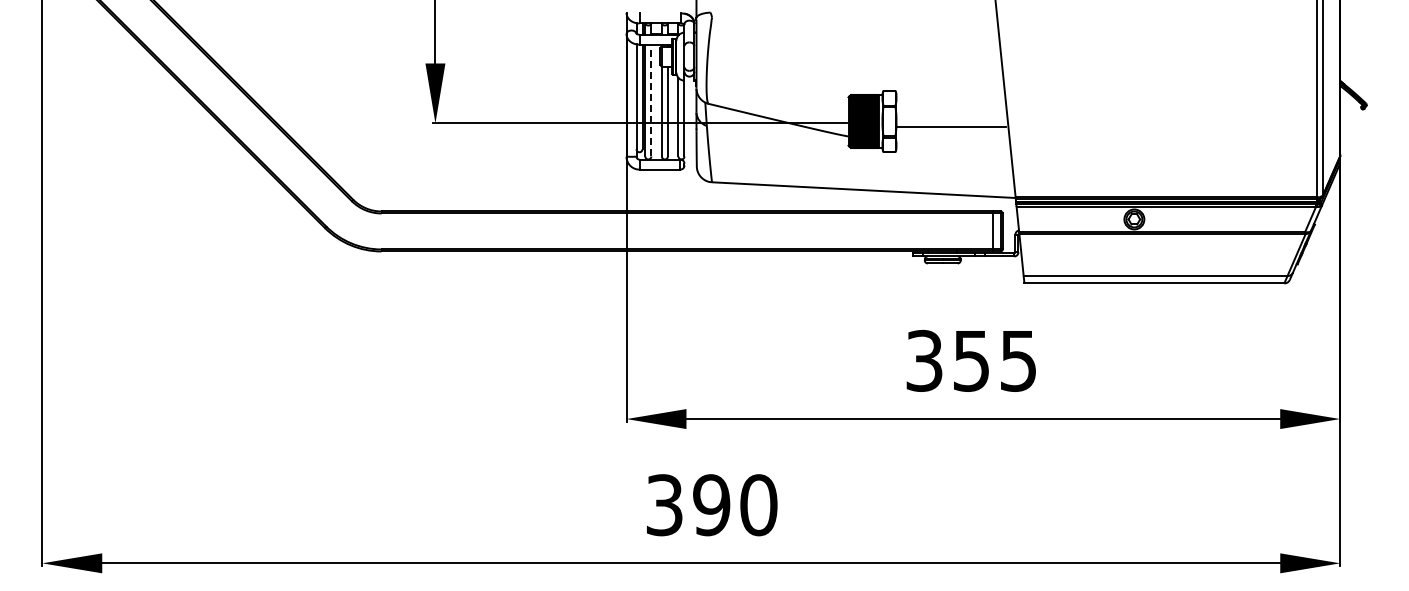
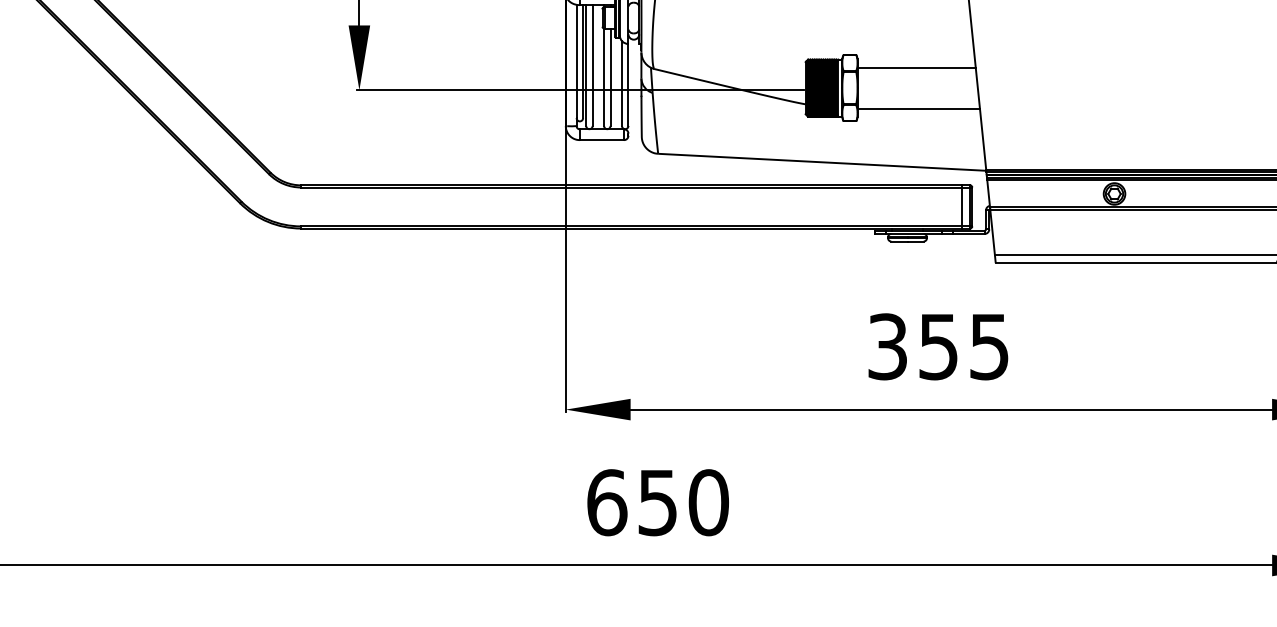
line: (651, 100) -> (592, 65), dashed -> solid
line: (950, 127) -> (915, 67), moved
line: (952, 140) -> (918, 108), added
text: (688, 505) -> (632, 503), 390 -> 650

